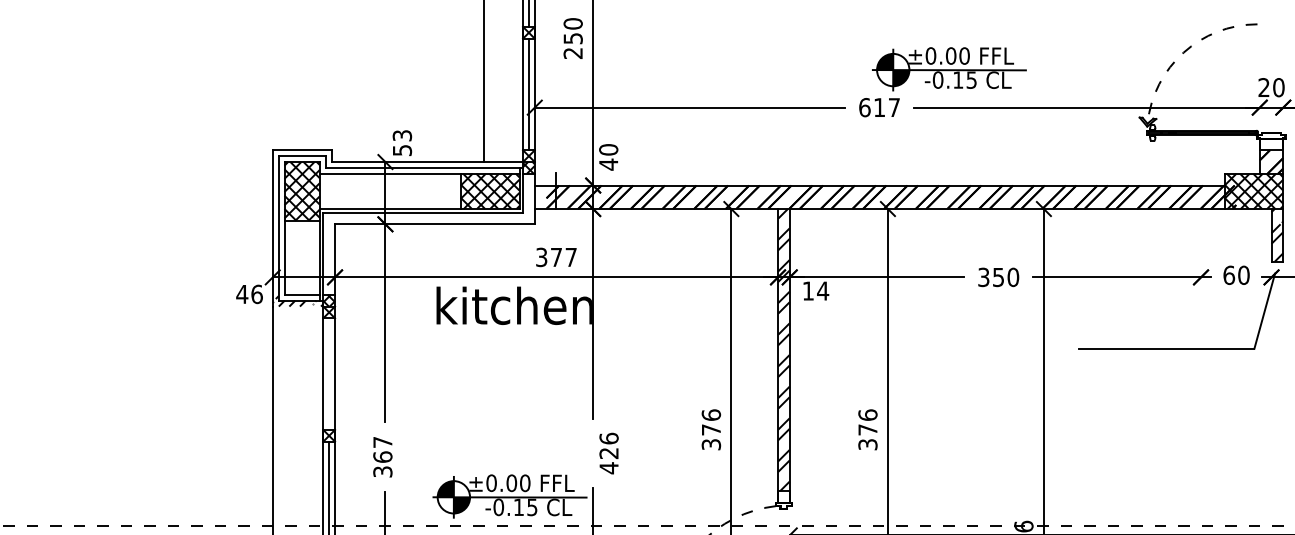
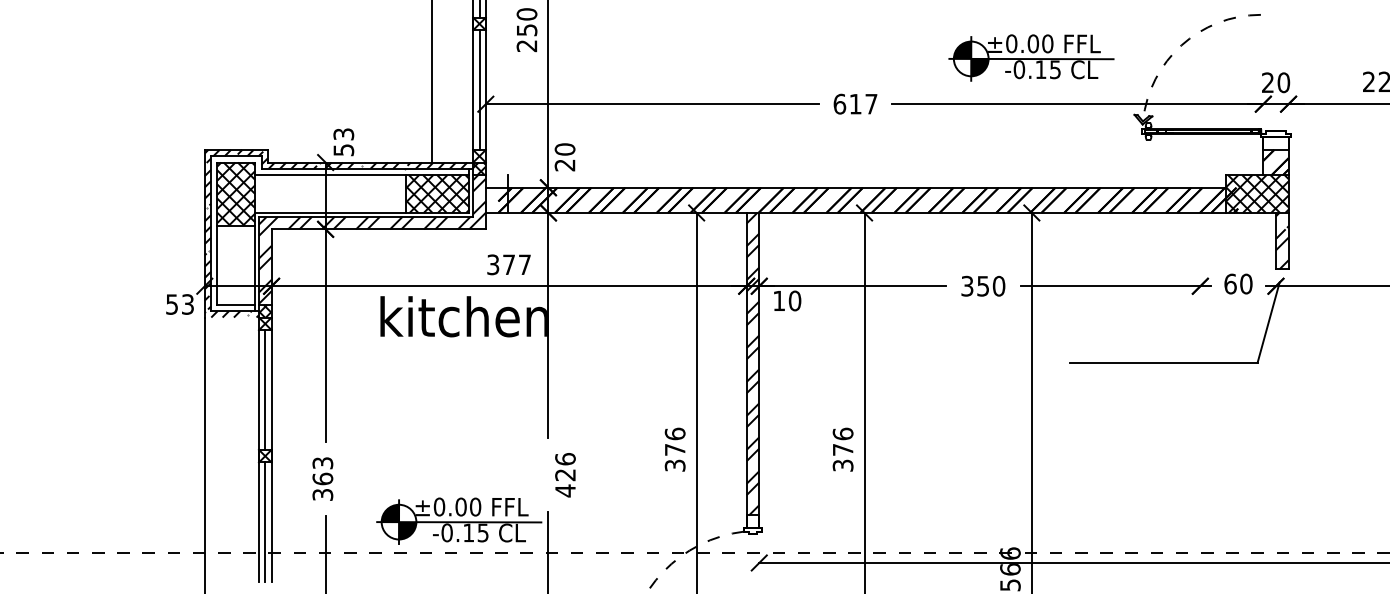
part: (949, 68) -> (1031, 57), moved
text: (608, 163) -> (564, 164), 40 -> 20
hatch: (397, 219) -> (338, 224), added
hatch: (428, 233) -> (371, 239), added
text: (822, 290) -> (794, 300), 14 -> 10
text: (249, 294) -> (179, 304), 46 -> 53
line: (329, 373) -> (265, 389), added
text: (382, 442) -> (322, 463), 367 -> 363

